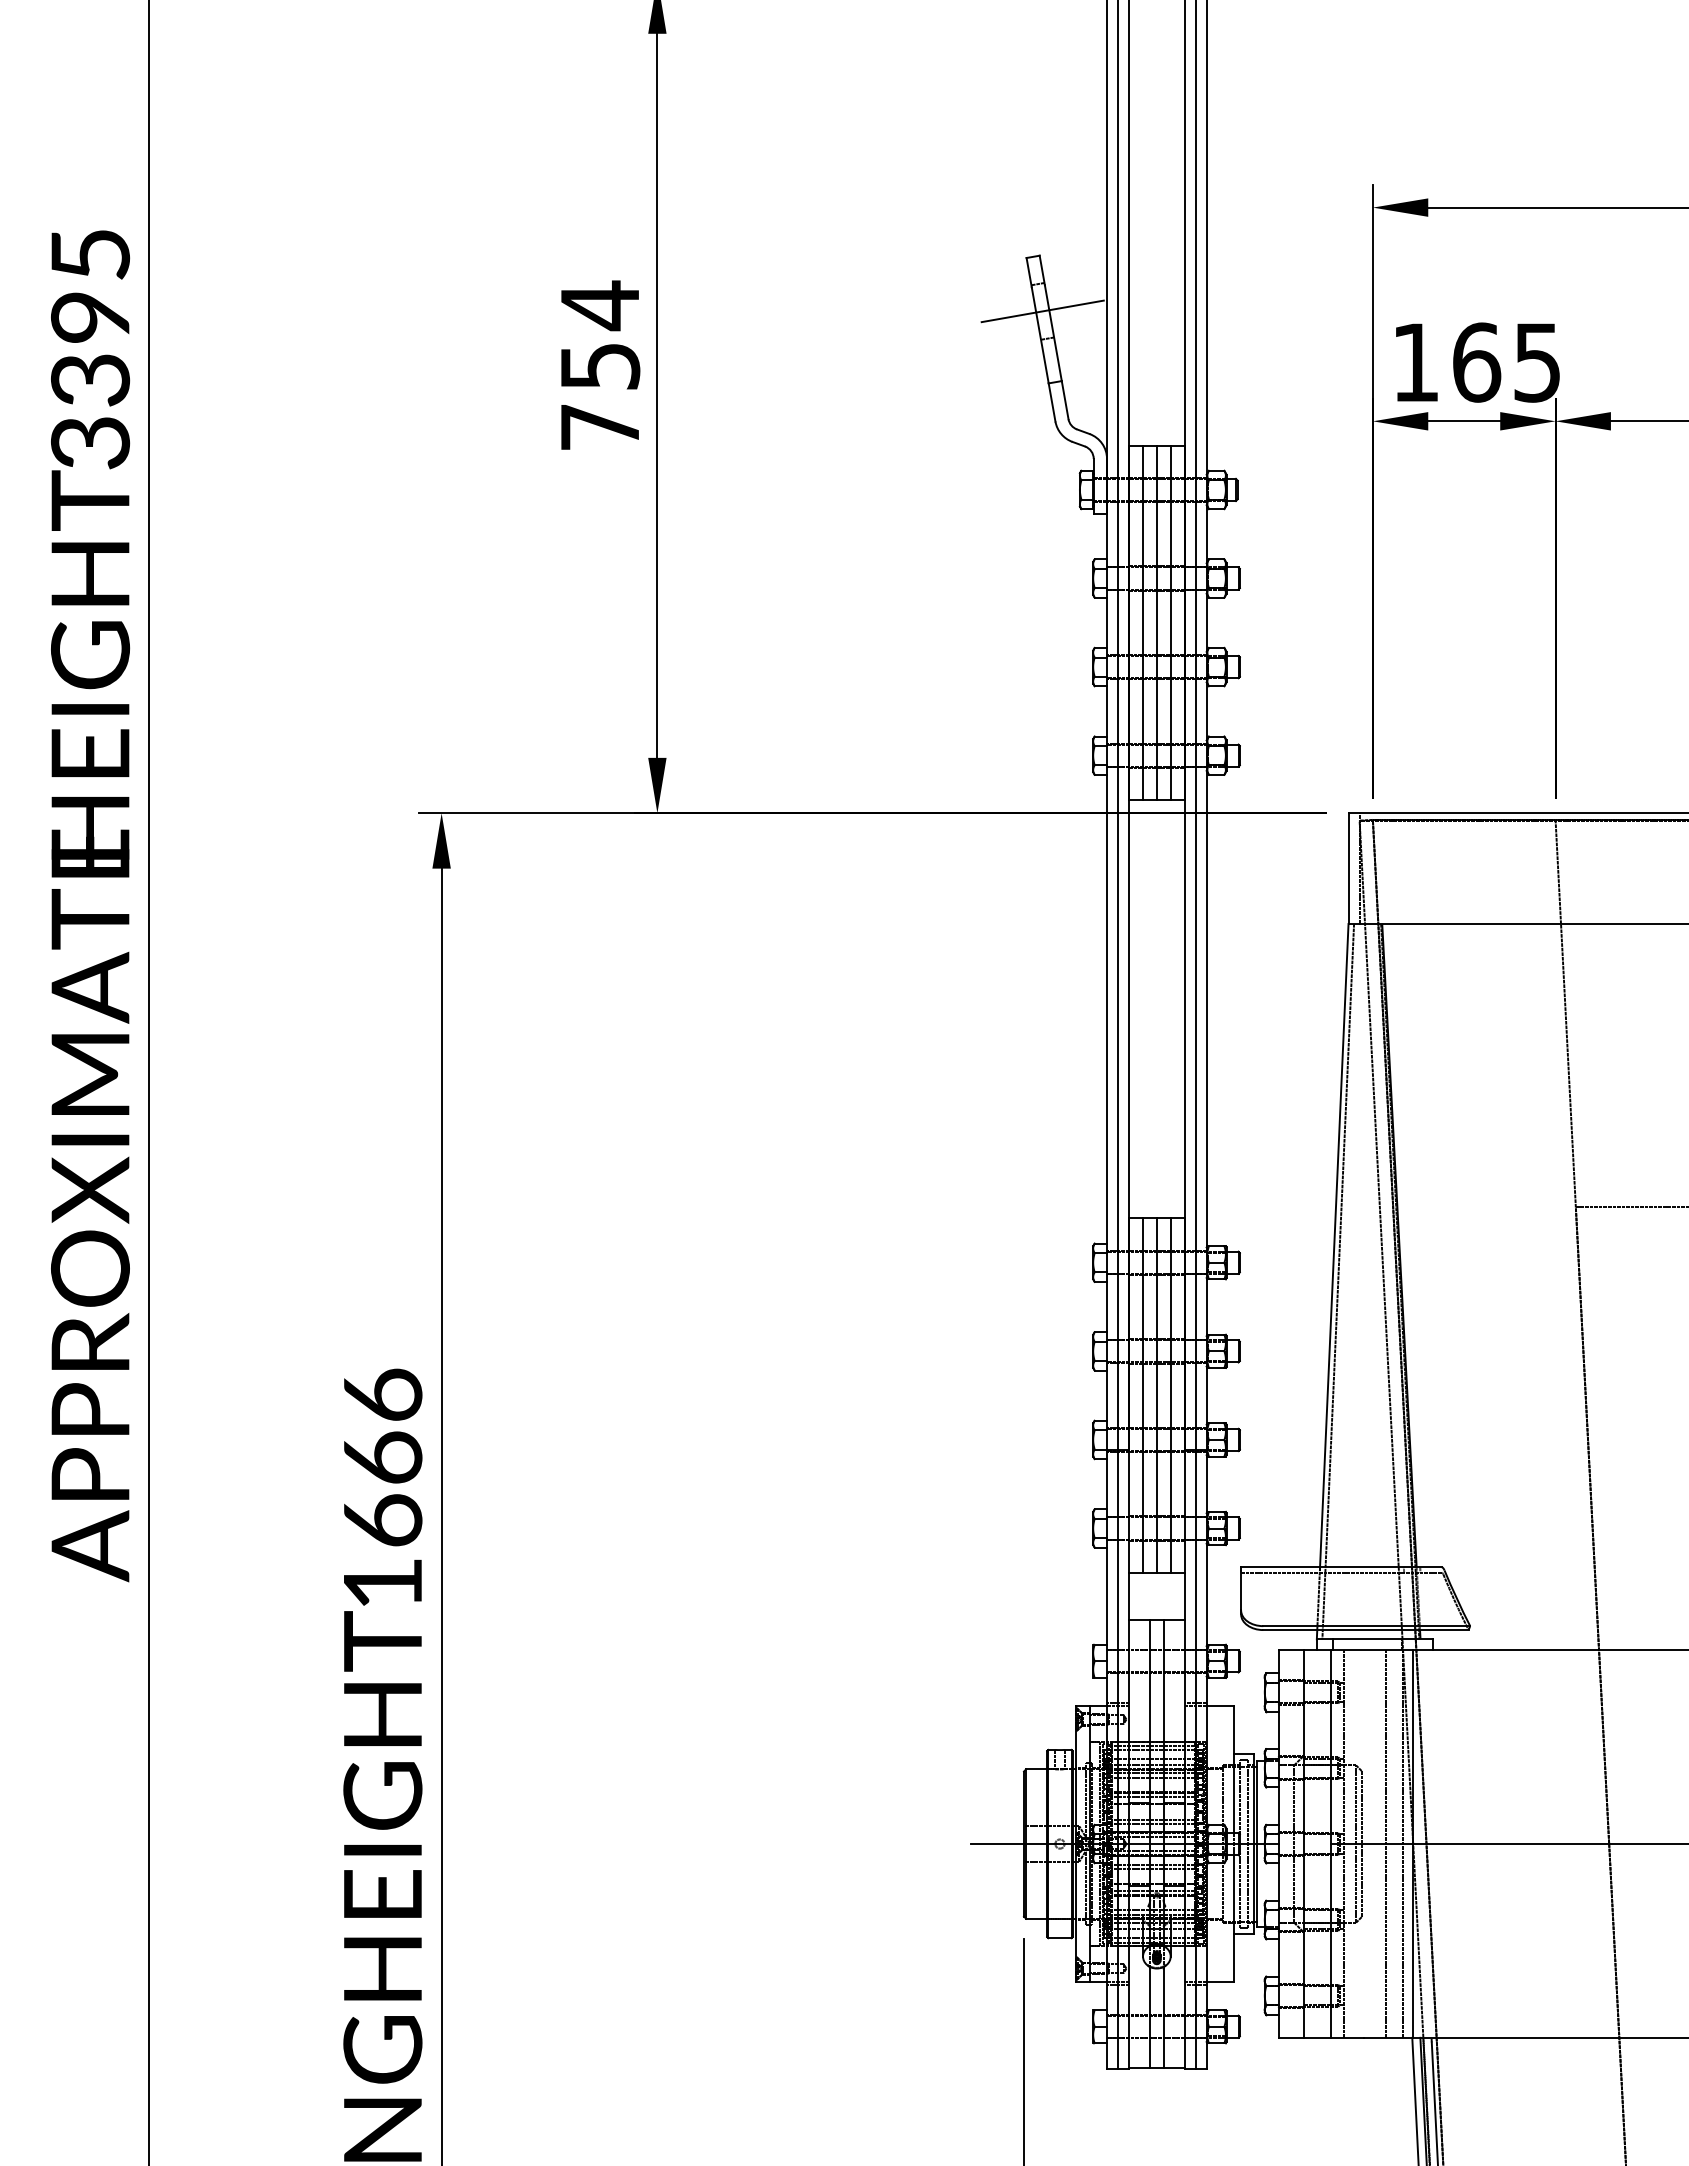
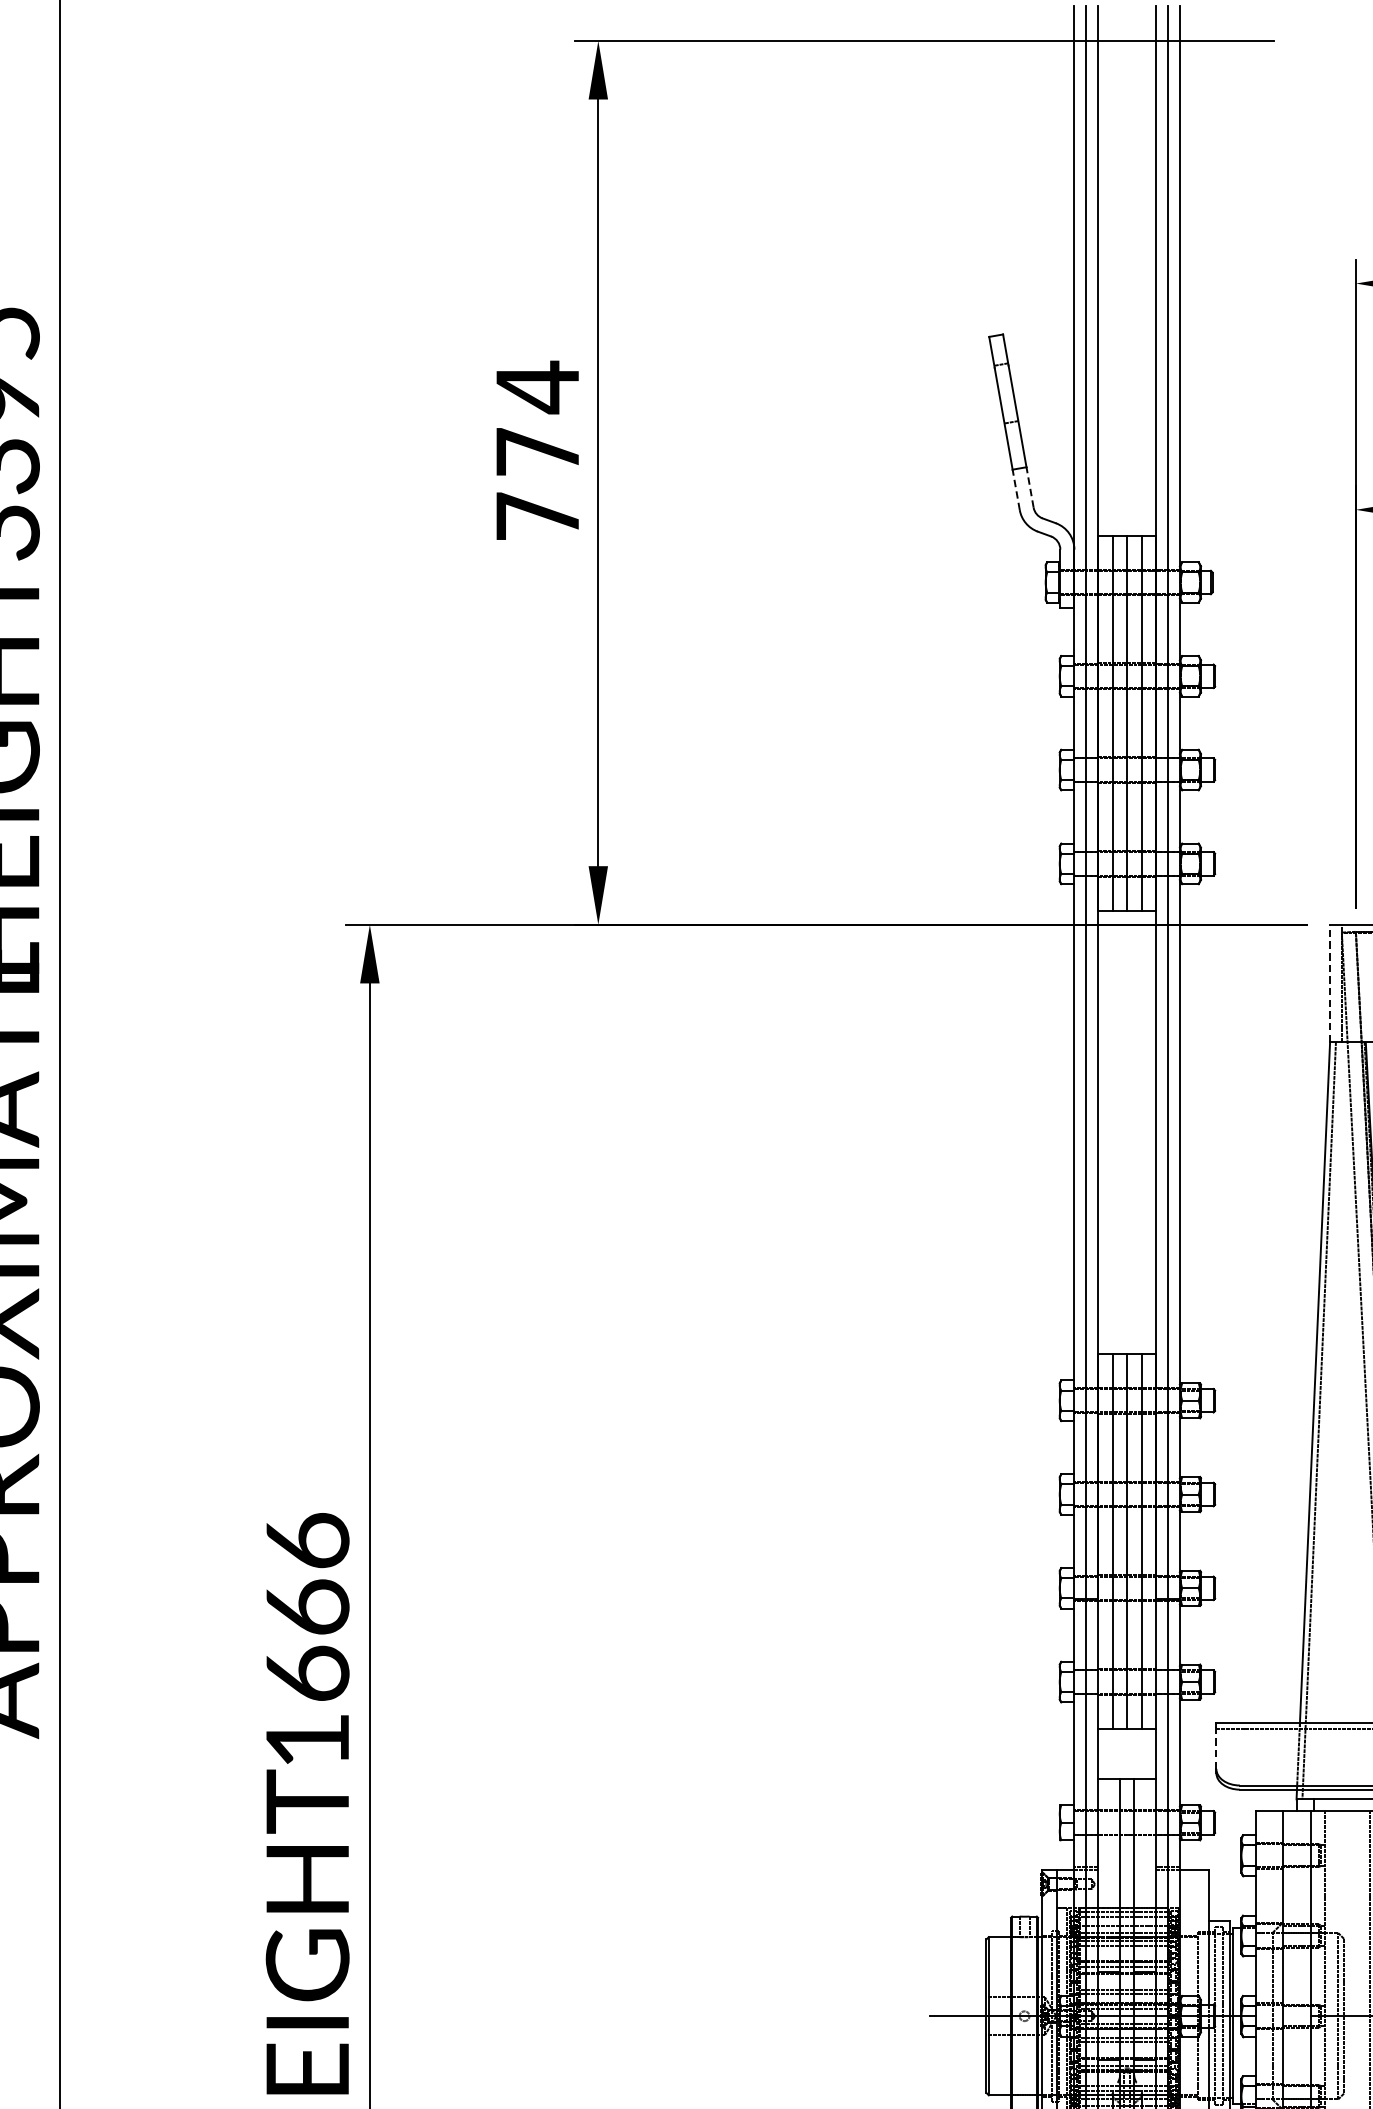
line: (1042, 311) -> (1006, 393), removed
text: (600, 366) -> (538, 451), 754 -> 774
line: (1065, 399) -> (1030, 486), solid -> dashed
line: (1051, 402) -> (1015, 489), solid -> dashed
line: (1348, 868) -> (1330, 983), solid -> dashed
line: (1241, 1590) -> (1216, 1747), solid -> dashed

